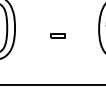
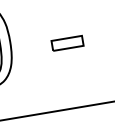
part: (57, 35) -> (67, 42), size x1.67

